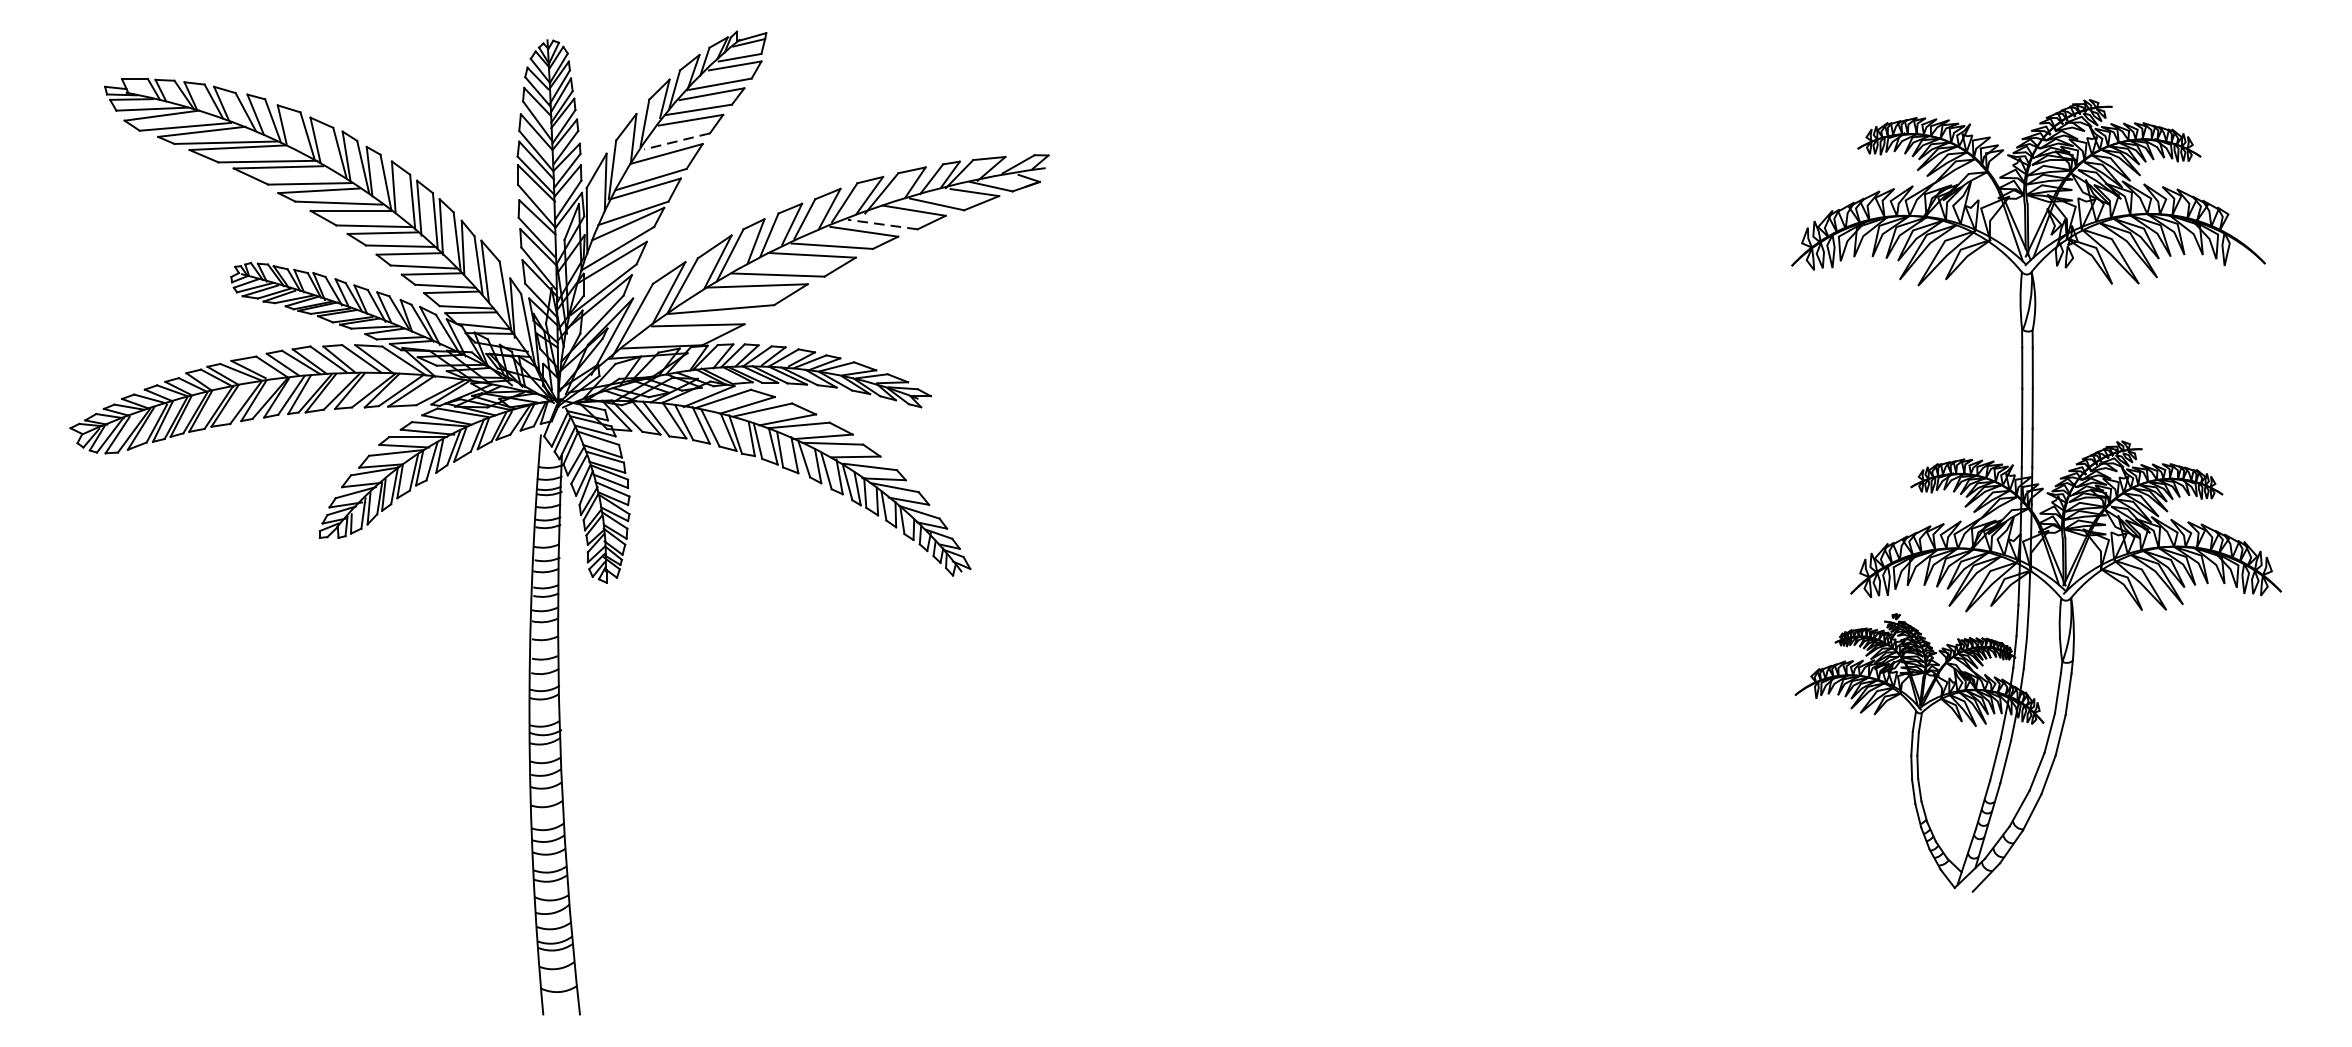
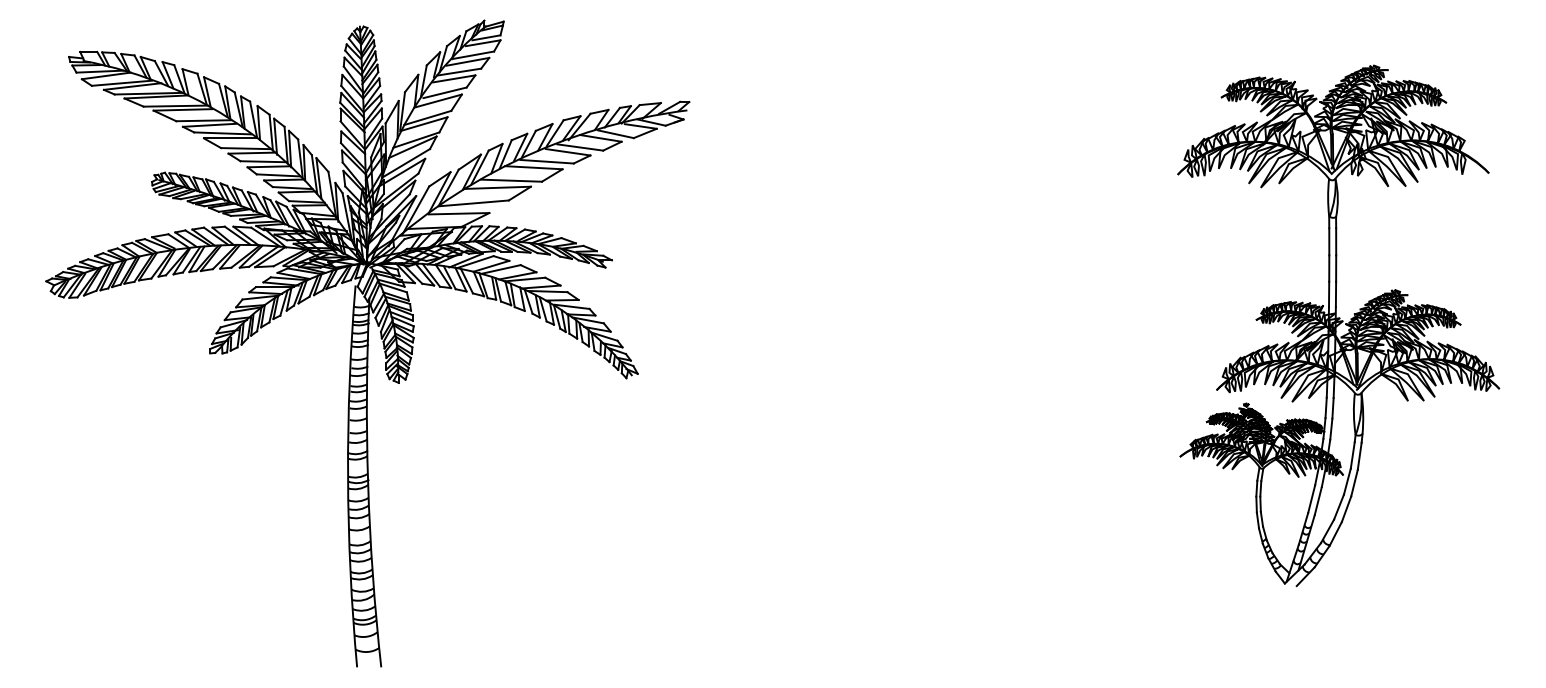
line: (676, 140) -> (444, 92), dashed -> solid
line: (881, 224) -> (579, 147), dashed -> solid

